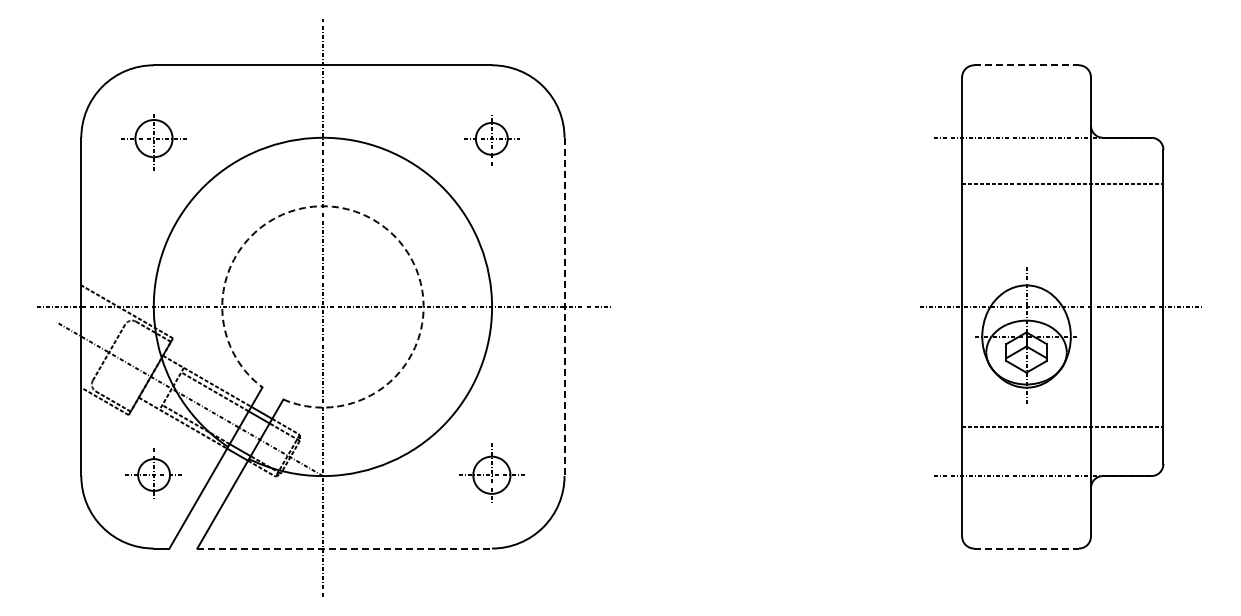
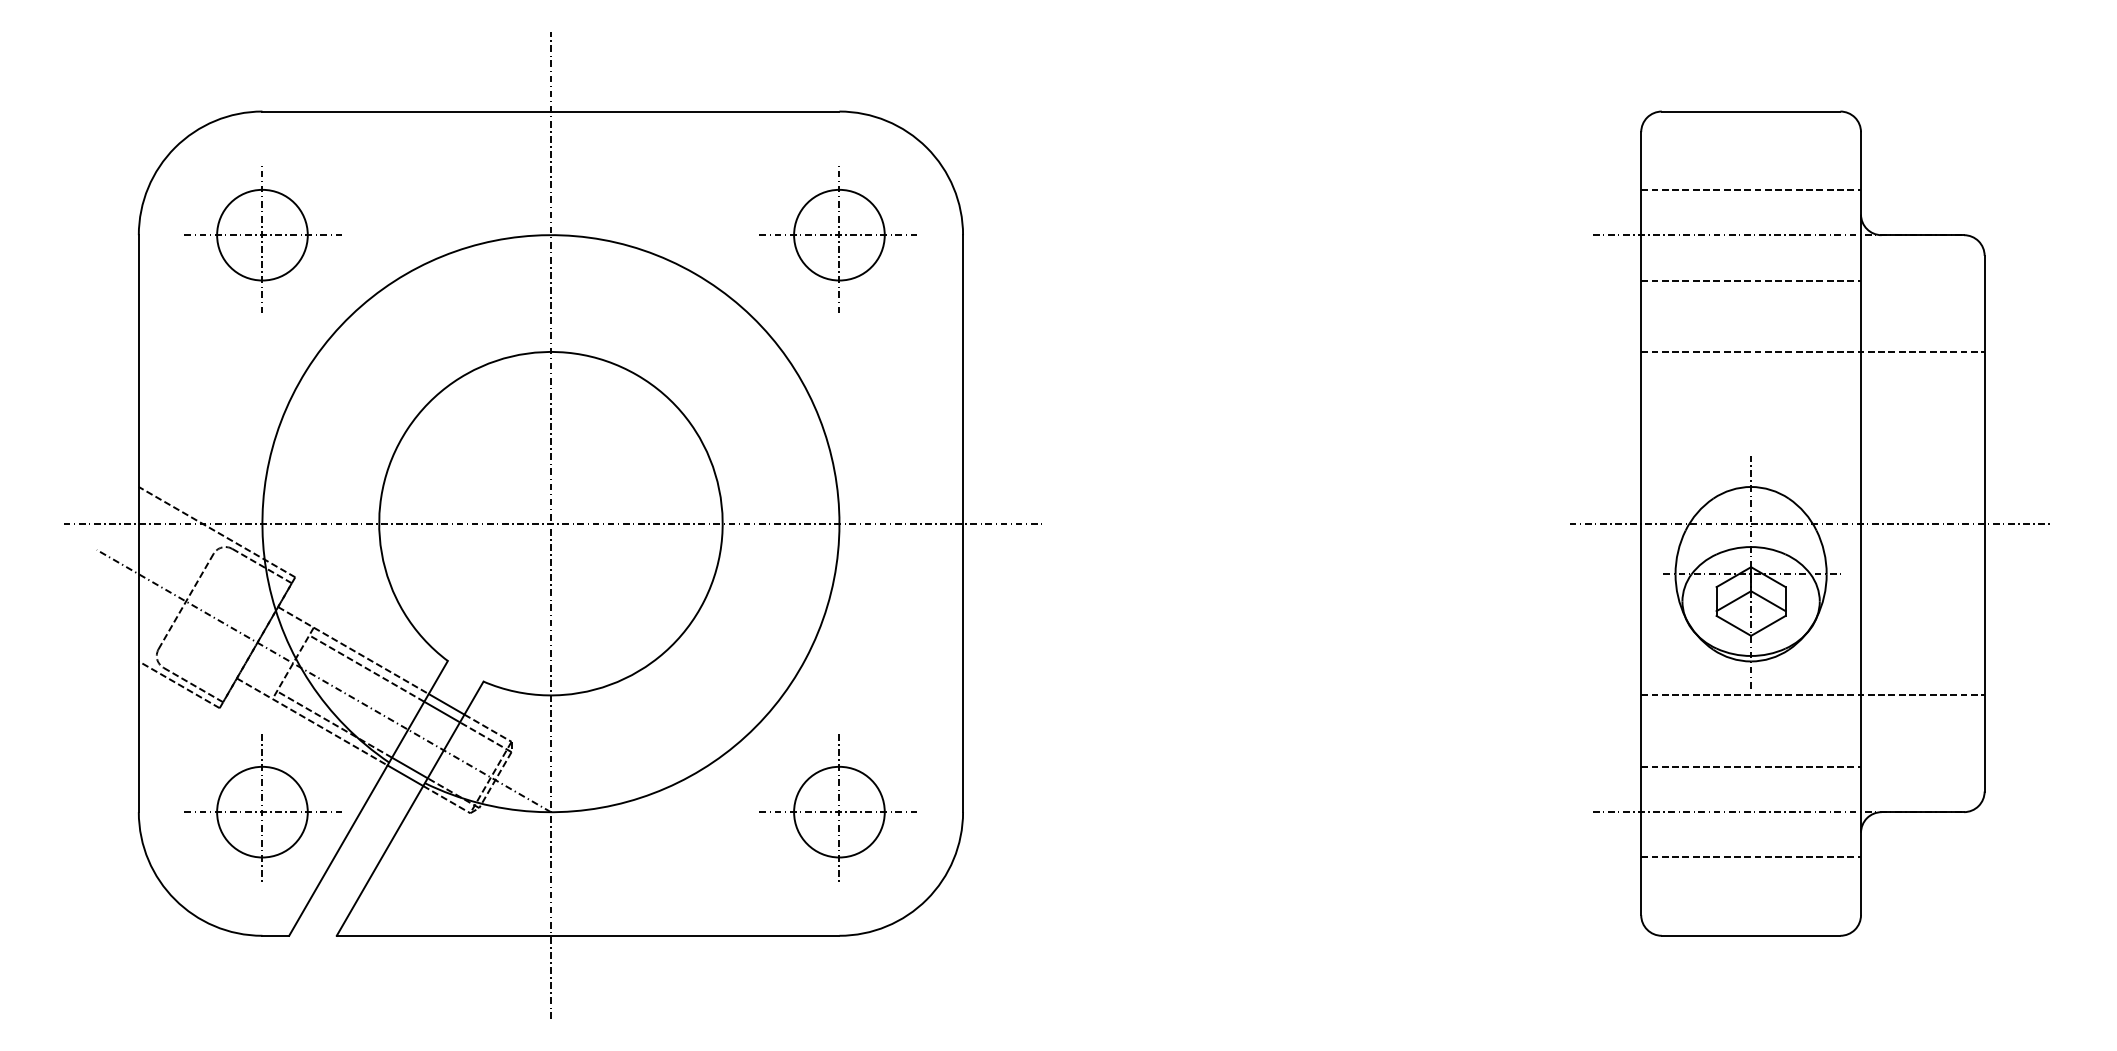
line: (1027, 65) -> (1752, 111), dashed -> solid
line: (1026, 111) -> (1751, 190), added
part: (154, 140) -> (263, 239), size x1.43
part: (491, 140) -> (838, 239), size x1.67
line: (1026, 164) -> (1751, 280), added
line: (1062, 184) -> (1812, 352), moved
arc: (373, 219) -> (637, 374), dashed -> solid
line: (564, 307) -> (962, 524), dashed -> solid
line: (1062, 426) -> (1812, 695), moved
line: (1026, 449) -> (1751, 766), added
part: (154, 473) -> (263, 807), size x1.67
part: (491, 473) -> (838, 807), size x1.43
line: (1026, 502) -> (1751, 857), added
line: (345, 548) -> (589, 935), dashed -> solid
line: (1027, 548) -> (1752, 935), dashed -> solid

